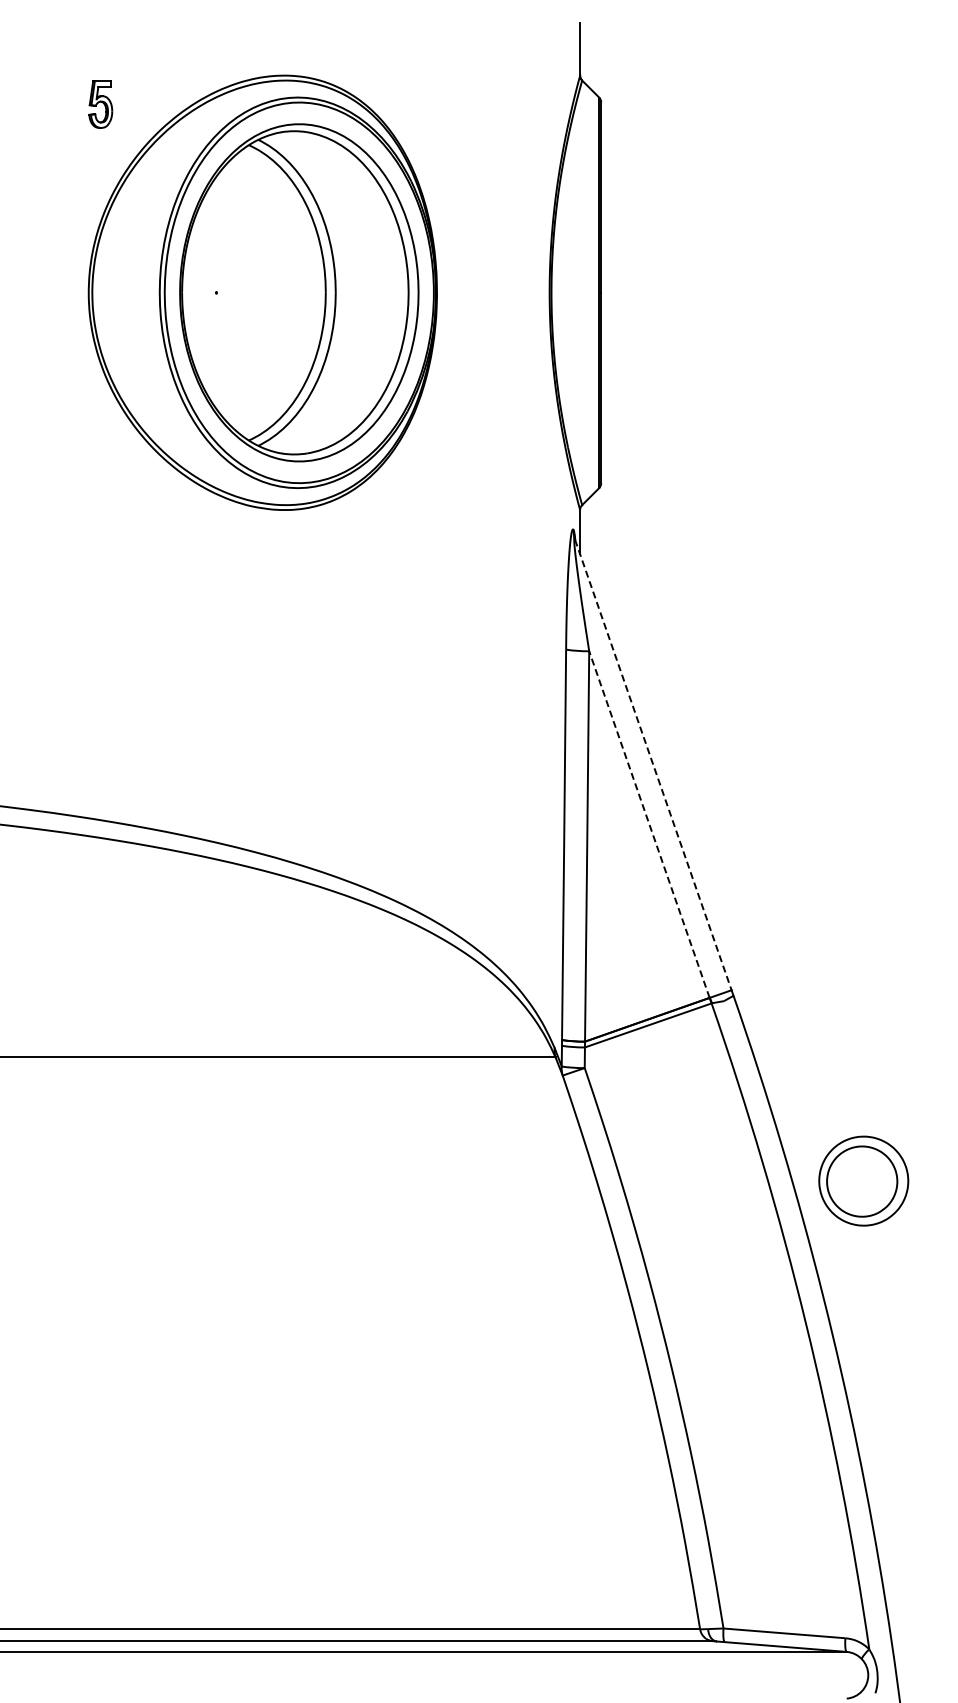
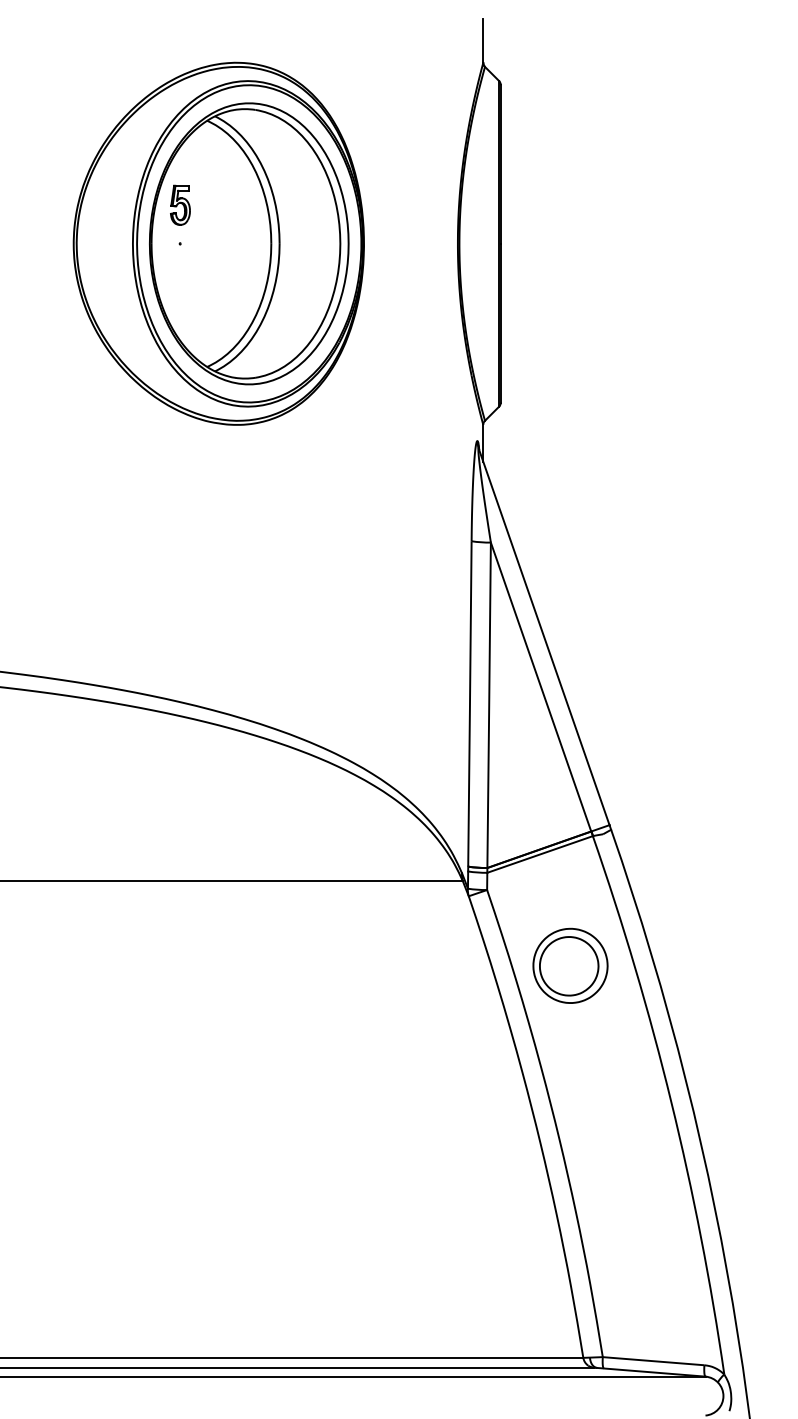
part: (100, 104) -> (180, 205), moved
line: (653, 765) -> (544, 637), dashed -> solid
line: (649, 824) -> (541, 686), dashed -> solid
part: (863, 1180) -> (570, 965), moved

